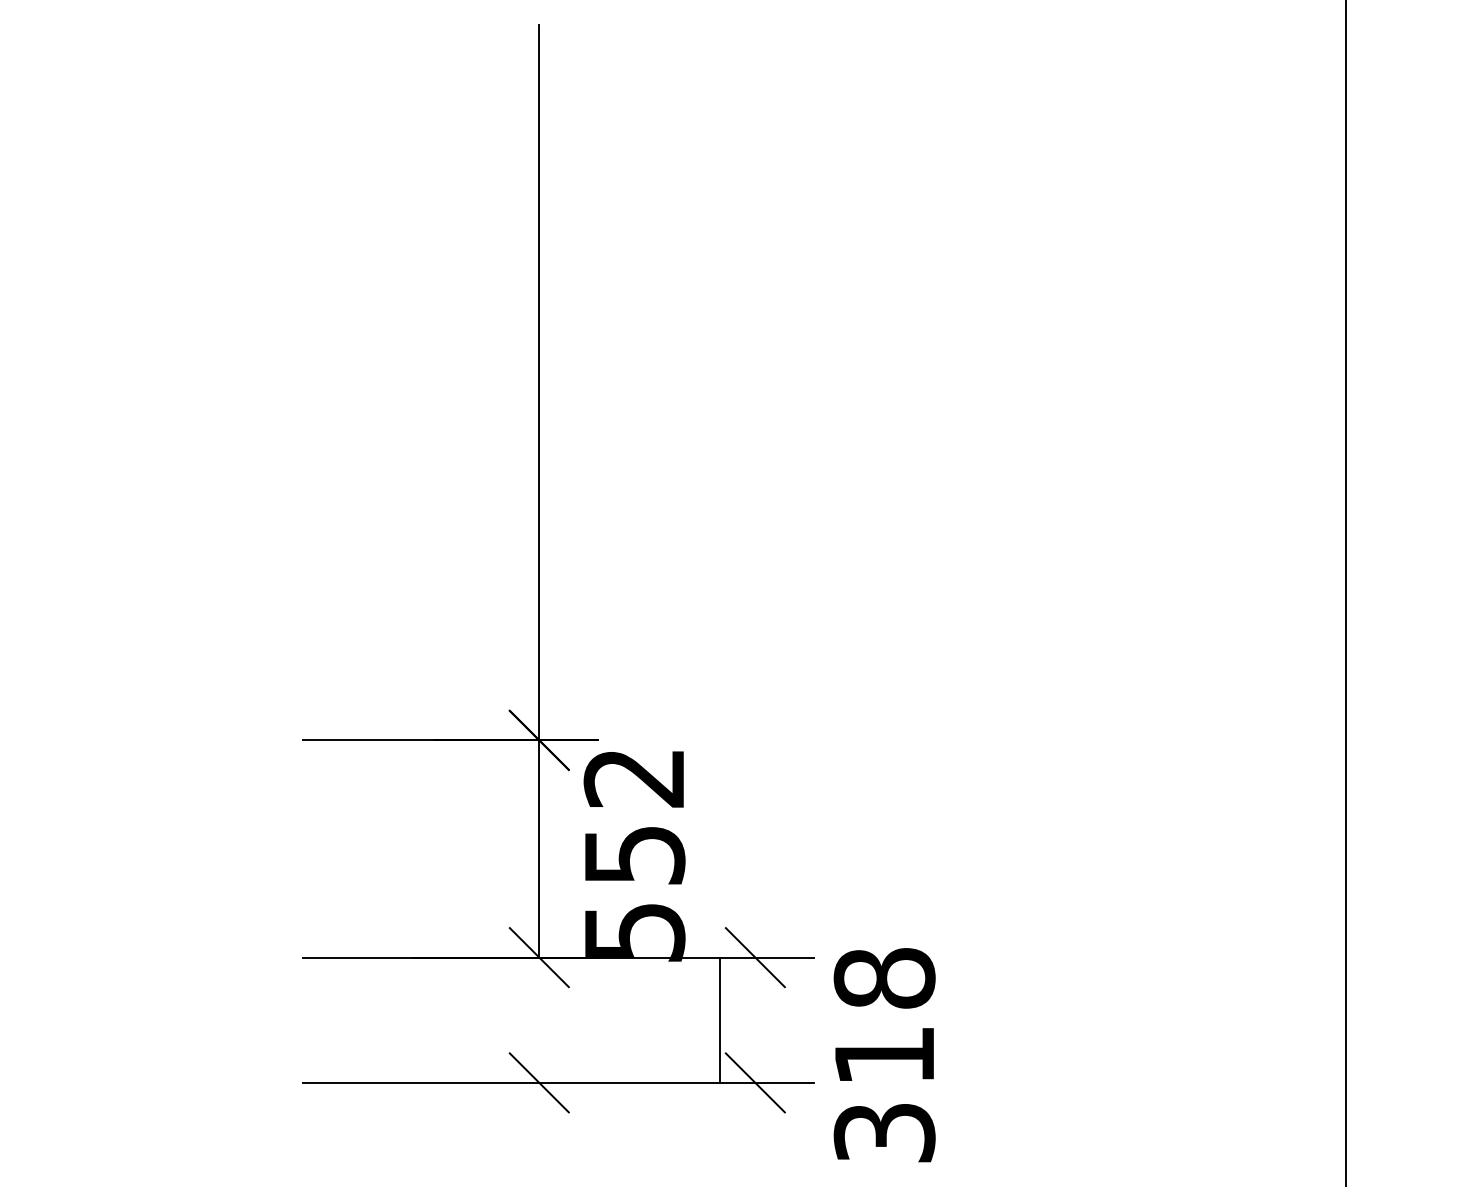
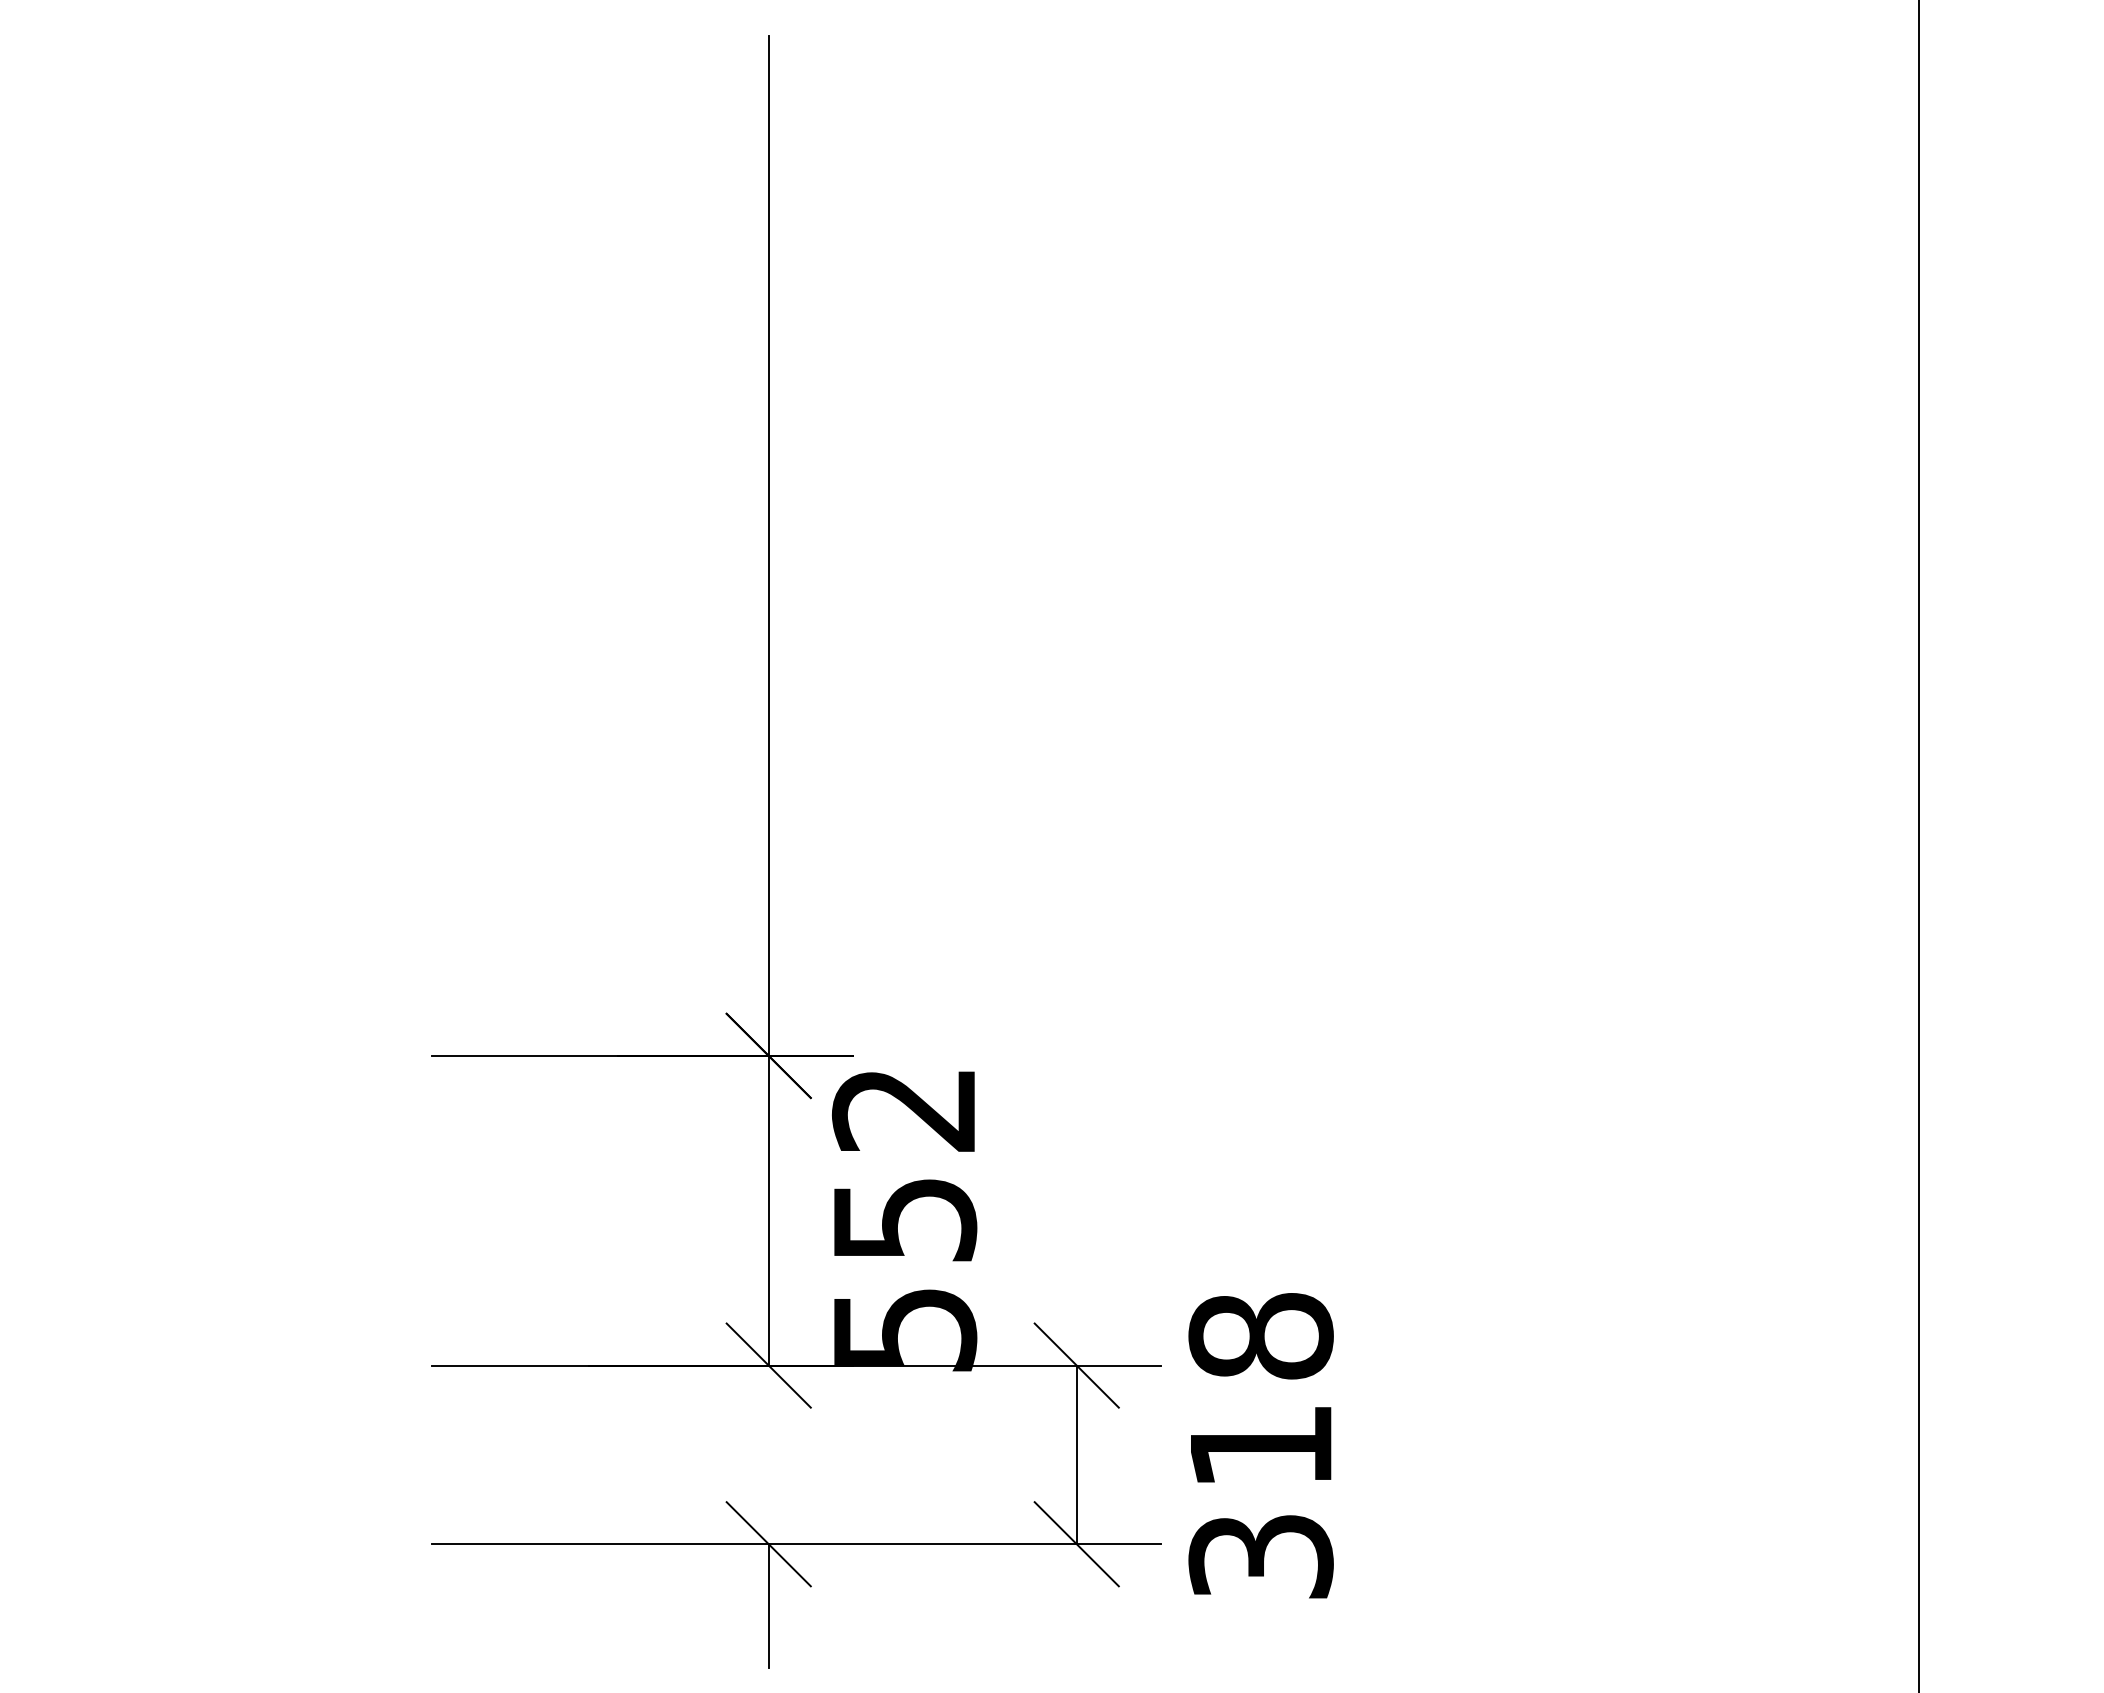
line: (719, 1019) -> (1076, 1454), moved
text: (884, 1055) -> (1260, 1445), moved
line: (539, 1126) -> (768, 1606), added

